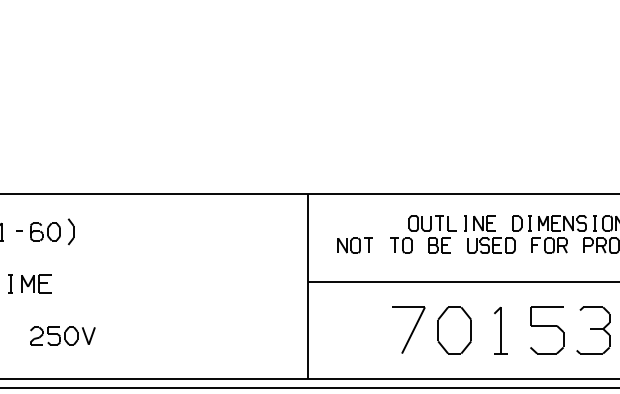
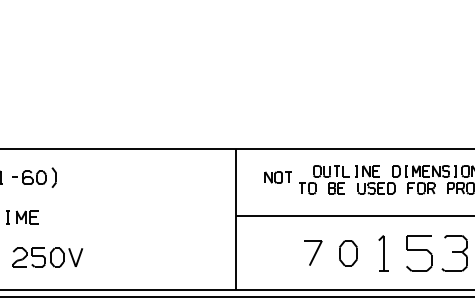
part: (354, 245) -> (277, 177), moved
part: (408, 329) -> (313, 252), size x0.7
part: (454, 330) -> (348, 253), size x0.7
part: (62, 335) -> (47, 257), size x1.4

